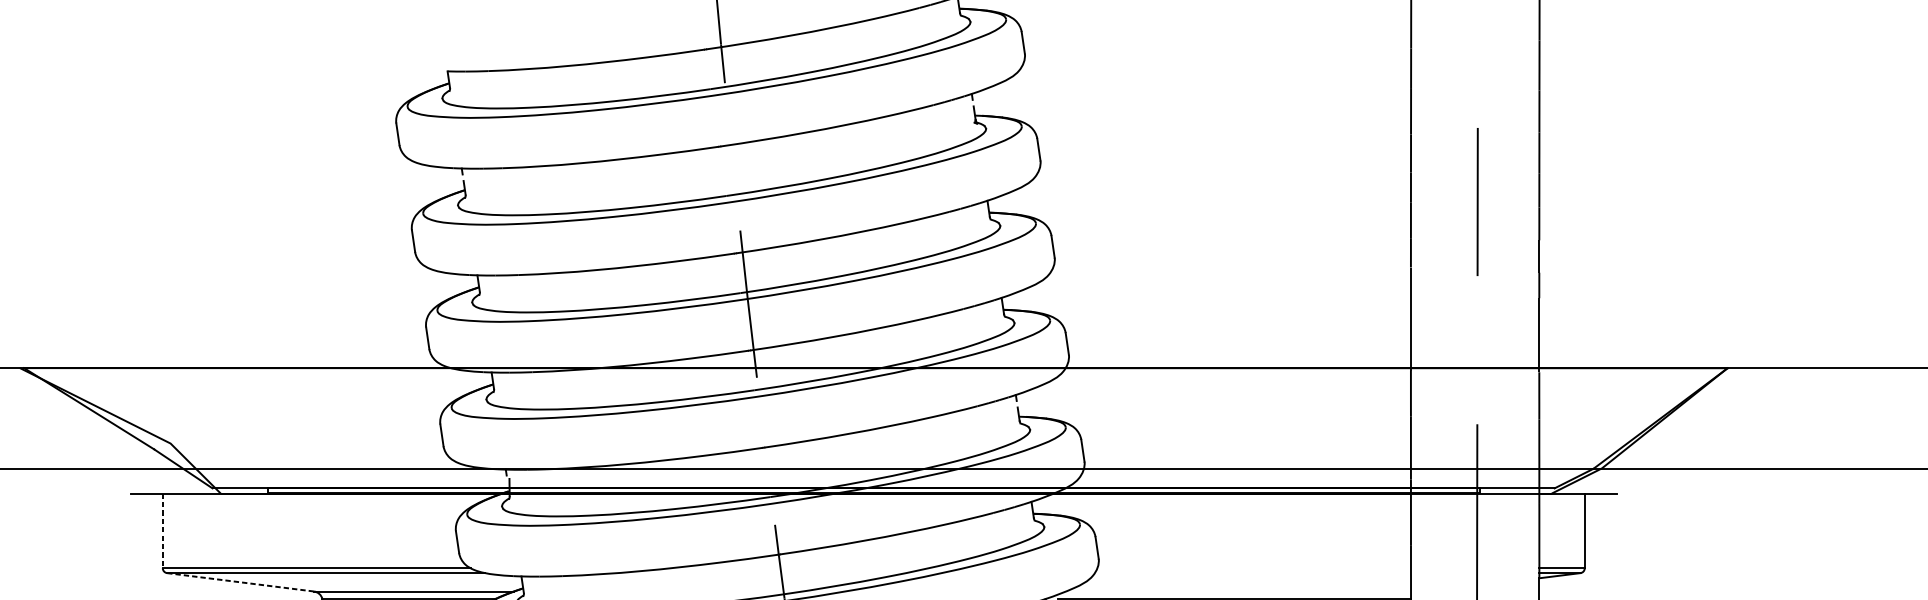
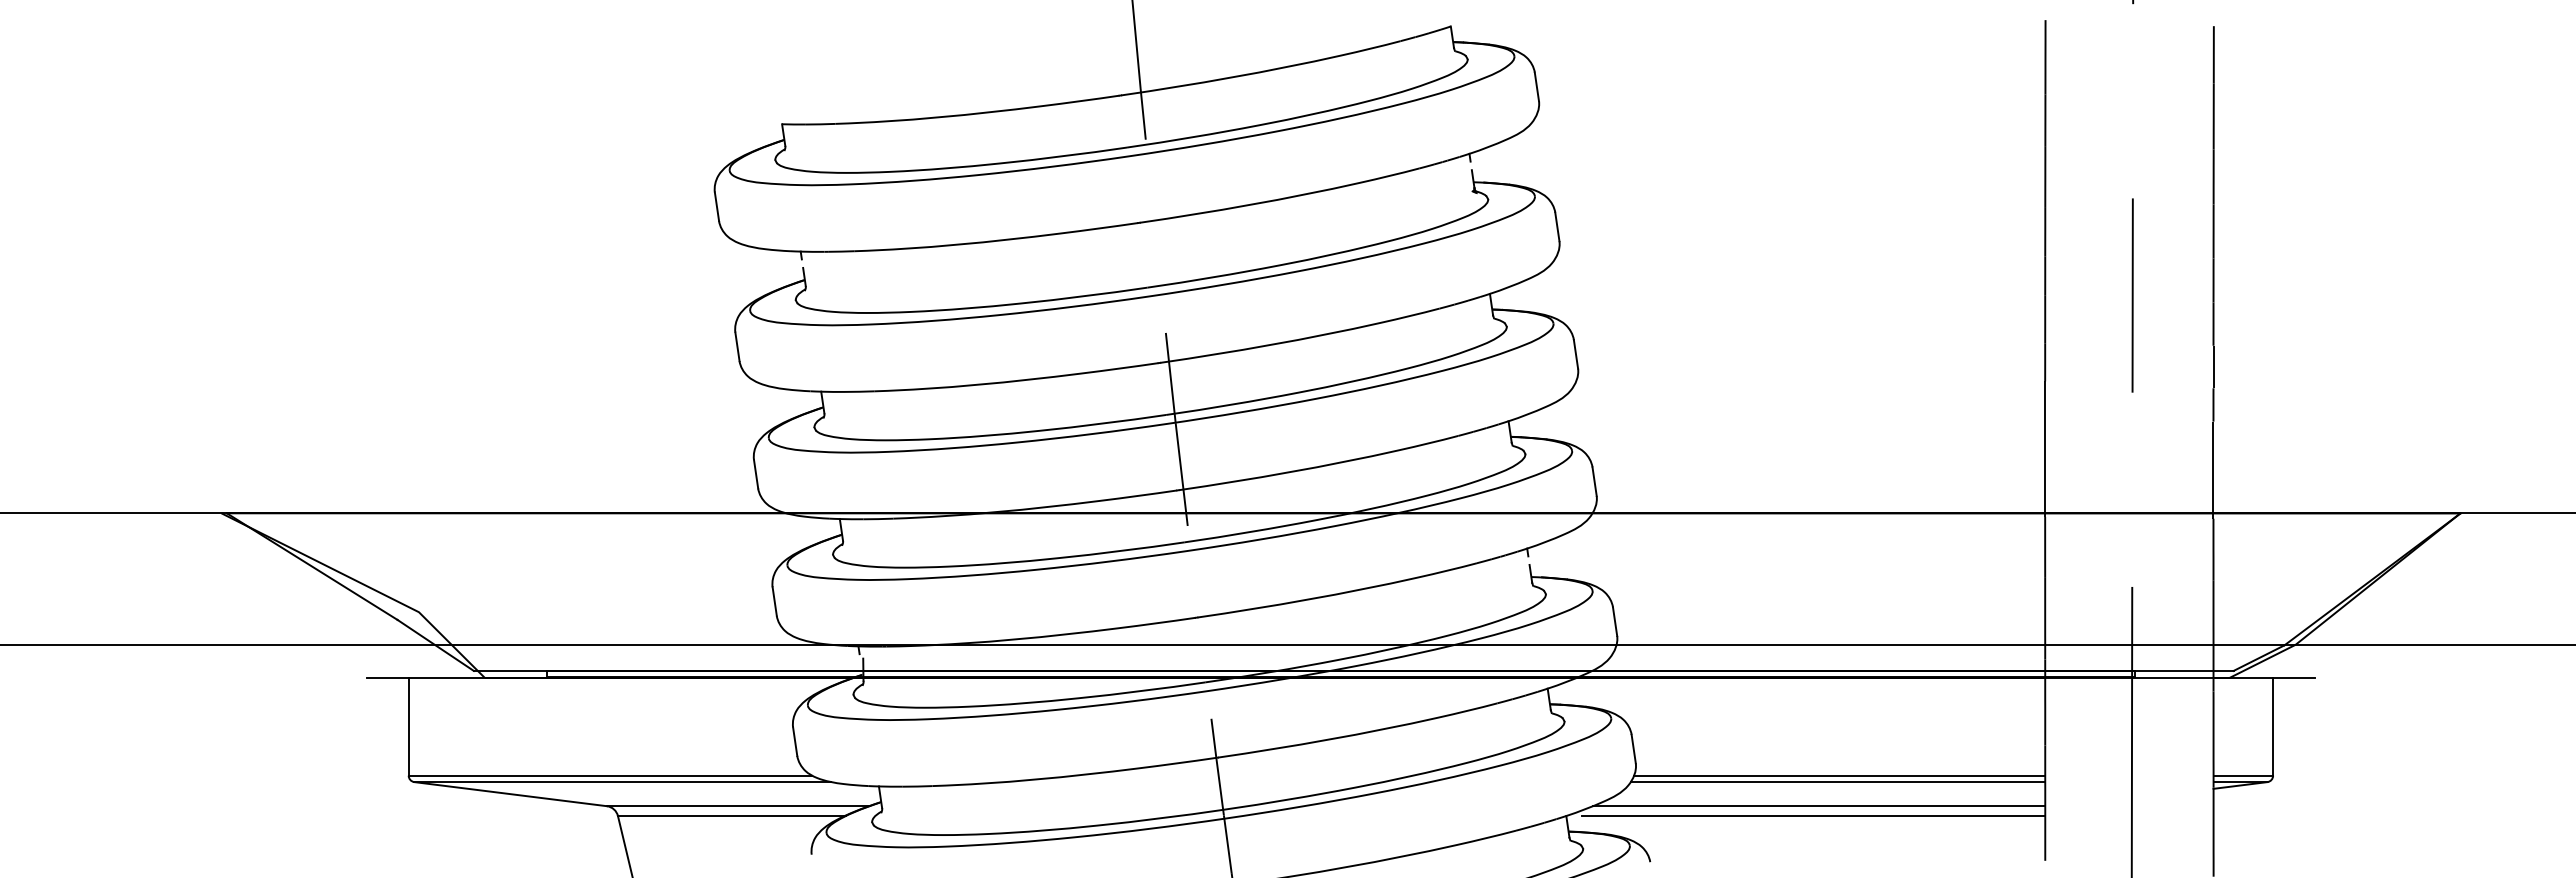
line: (162, 530) -> (408, 726), dashed -> solid
line: (1254, 568) -> (1839, 775), added
line: (1252, 573) -> (1837, 782), added
line: (241, 582) -> (511, 794), dashed -> solid
line: (1238, 591) -> (1819, 806), added

